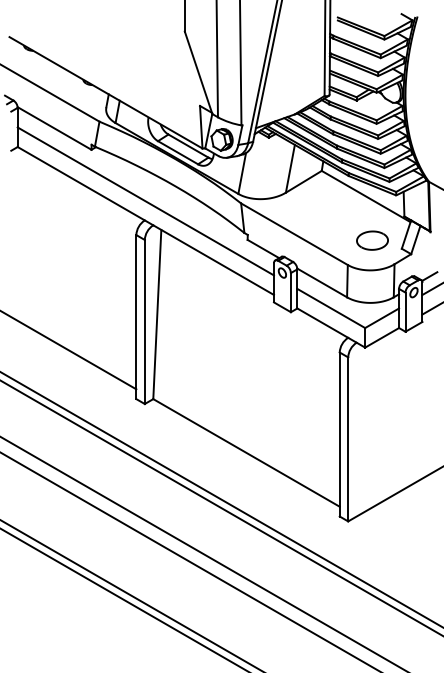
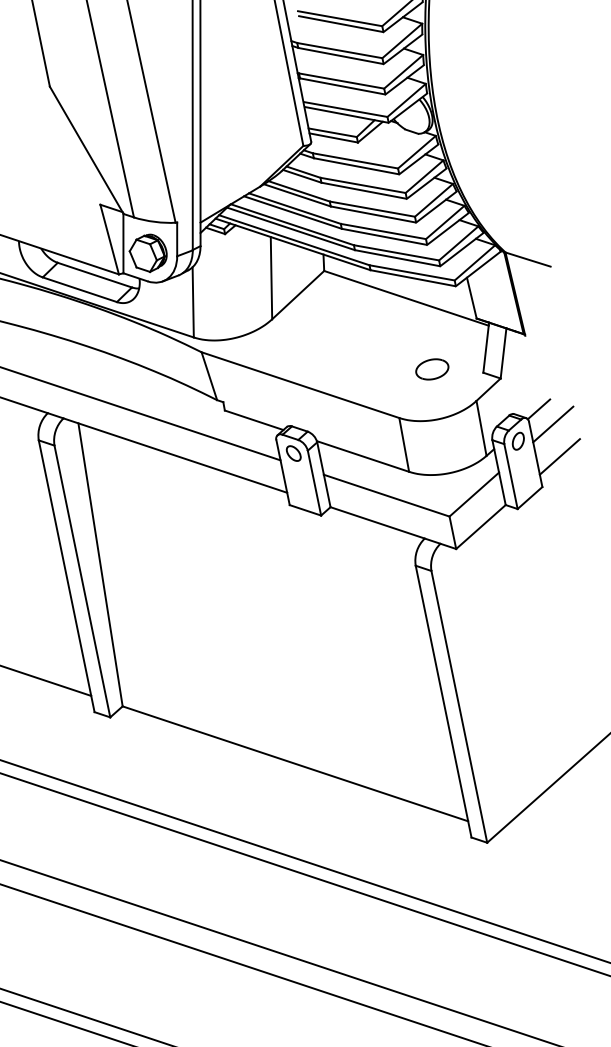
part: (372, 240) -> (431, 369), size x0.62

